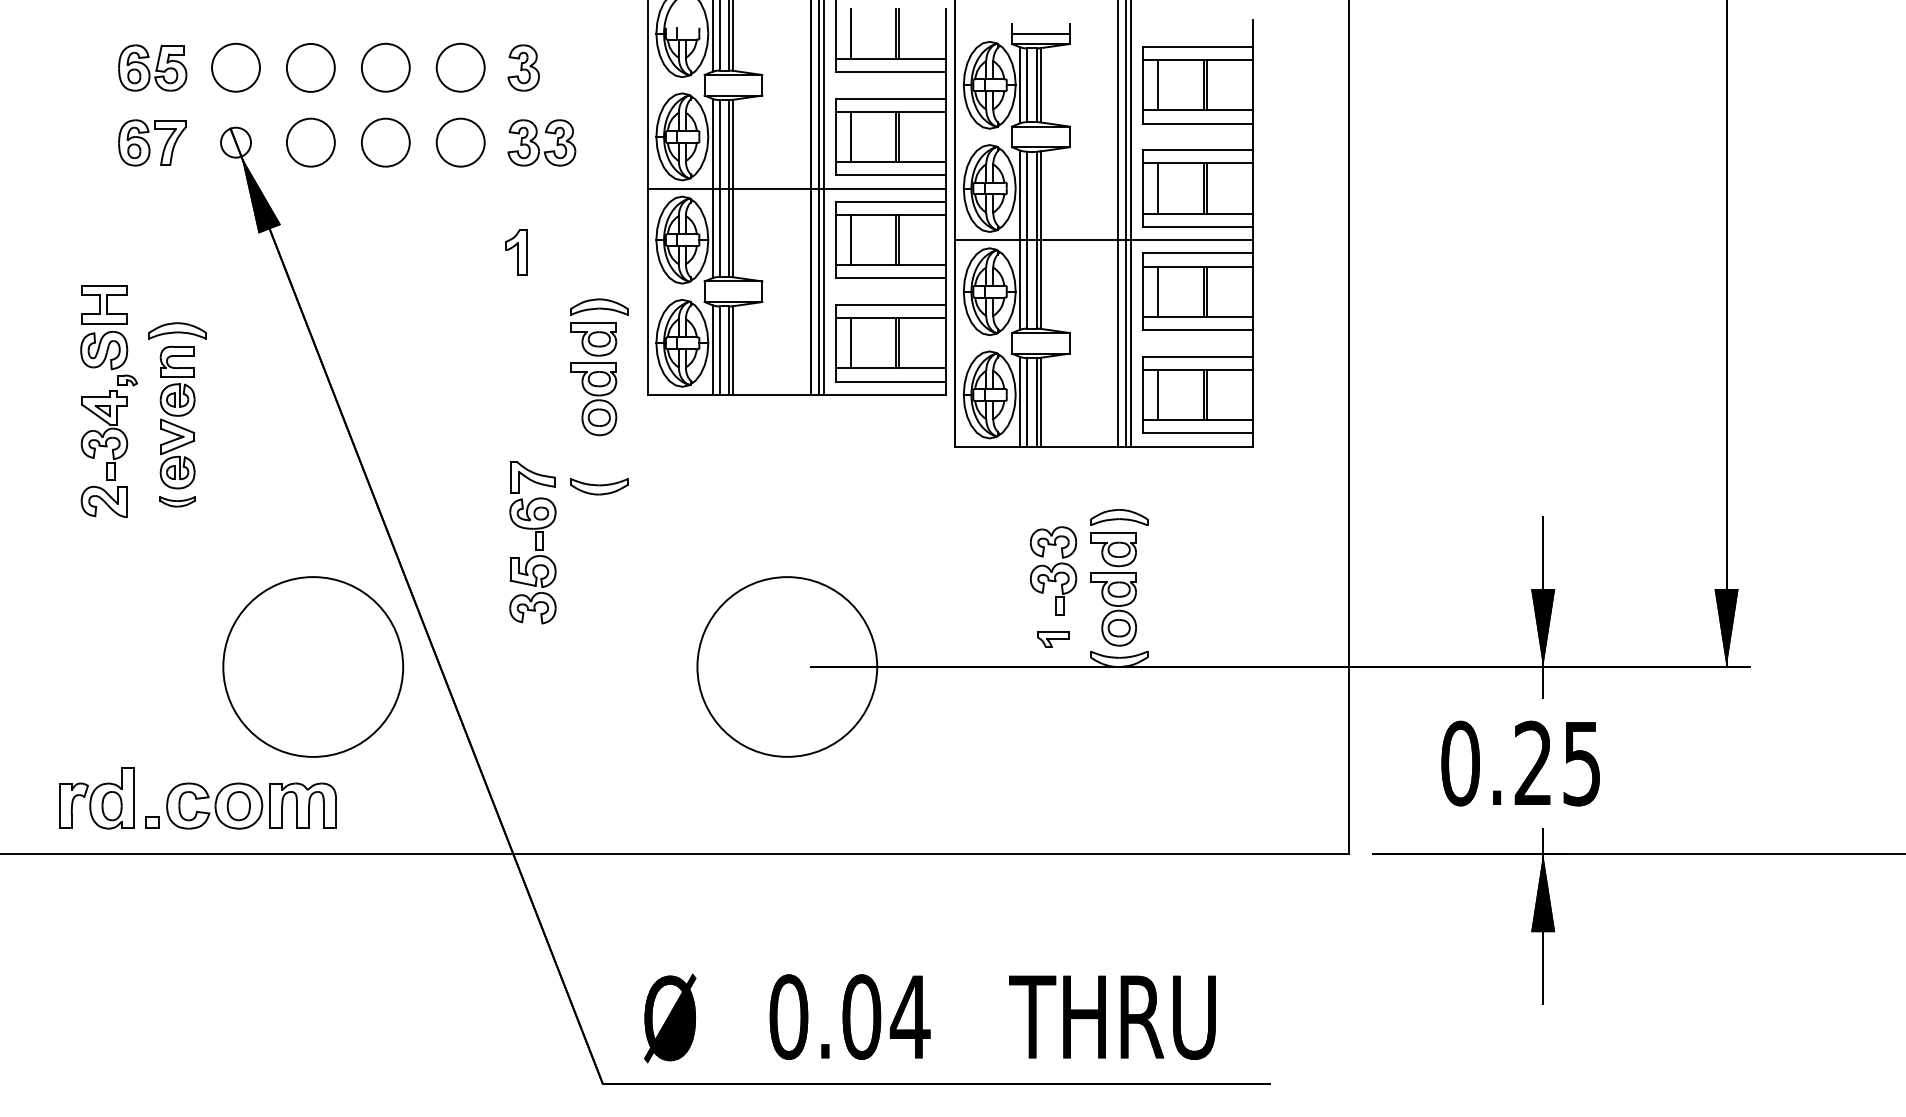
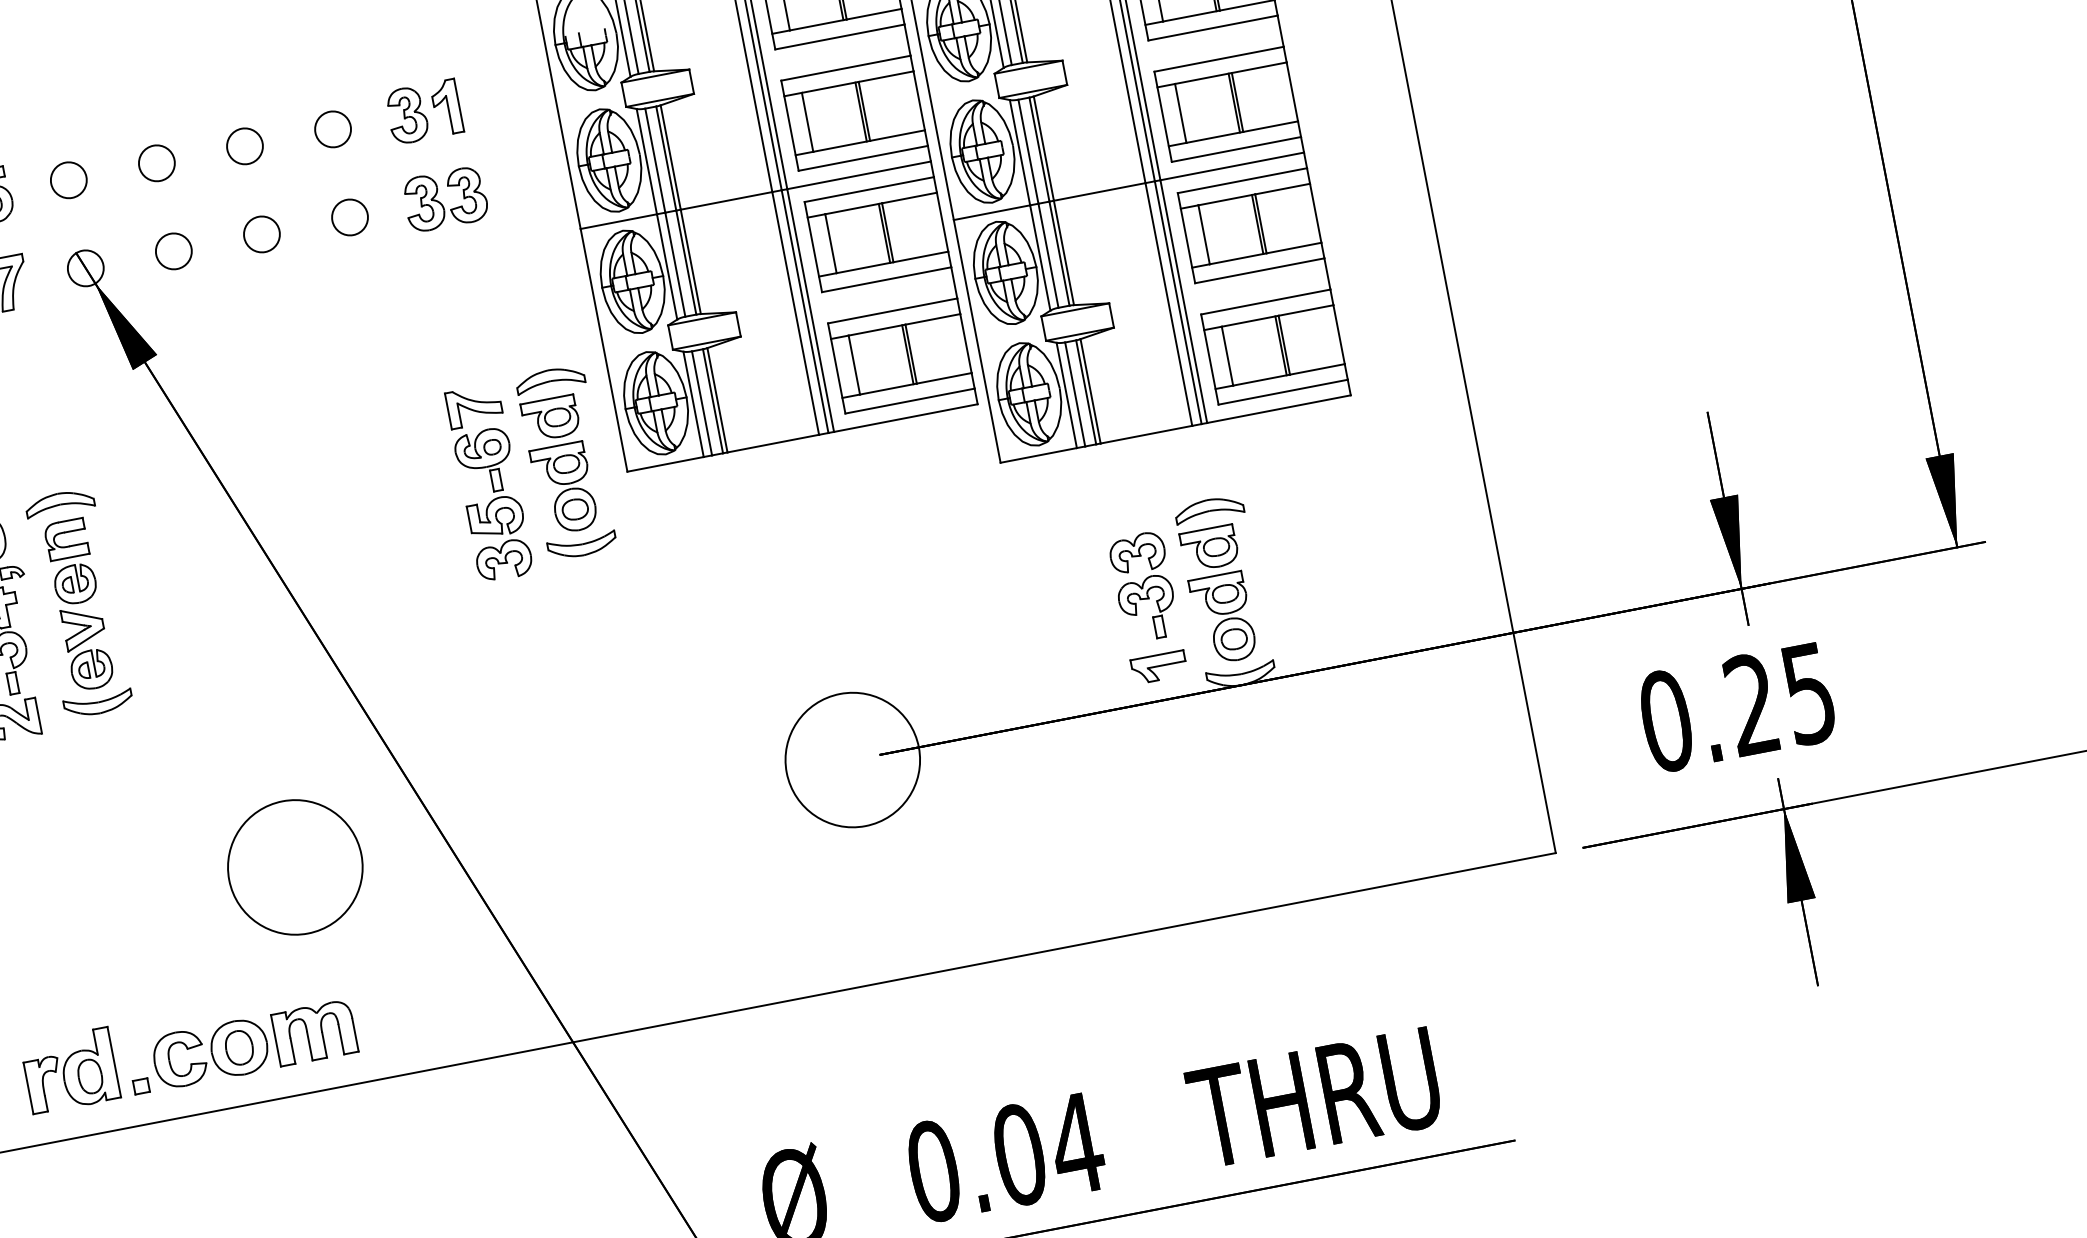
circle: (236, 67) -> (69, 179), size x0.62
circle: (310, 67) -> (156, 163), size x0.62
circle: (385, 67) -> (244, 146), size x0.62
circle: (460, 67) -> (332, 129), size x0.62
circle: (310, 142) -> (173, 251), size x0.62
circle: (385, 142) -> (261, 234), size x0.62
circle: (460, 142) -> (349, 217), size x0.62
part: (516, 252) -> (446, 107), moved
part: (599, 486) -> (582, 545), moved
part: (177, 501) -> (98, 703), size x1.67
part: (532, 542) -> (488, 483), moved
part: (1053, 639) -> (1159, 667), size x1.43
circle: (313, 666) -> (295, 866), size x0.62
circle: (787, 666) -> (852, 759), size x0.62

